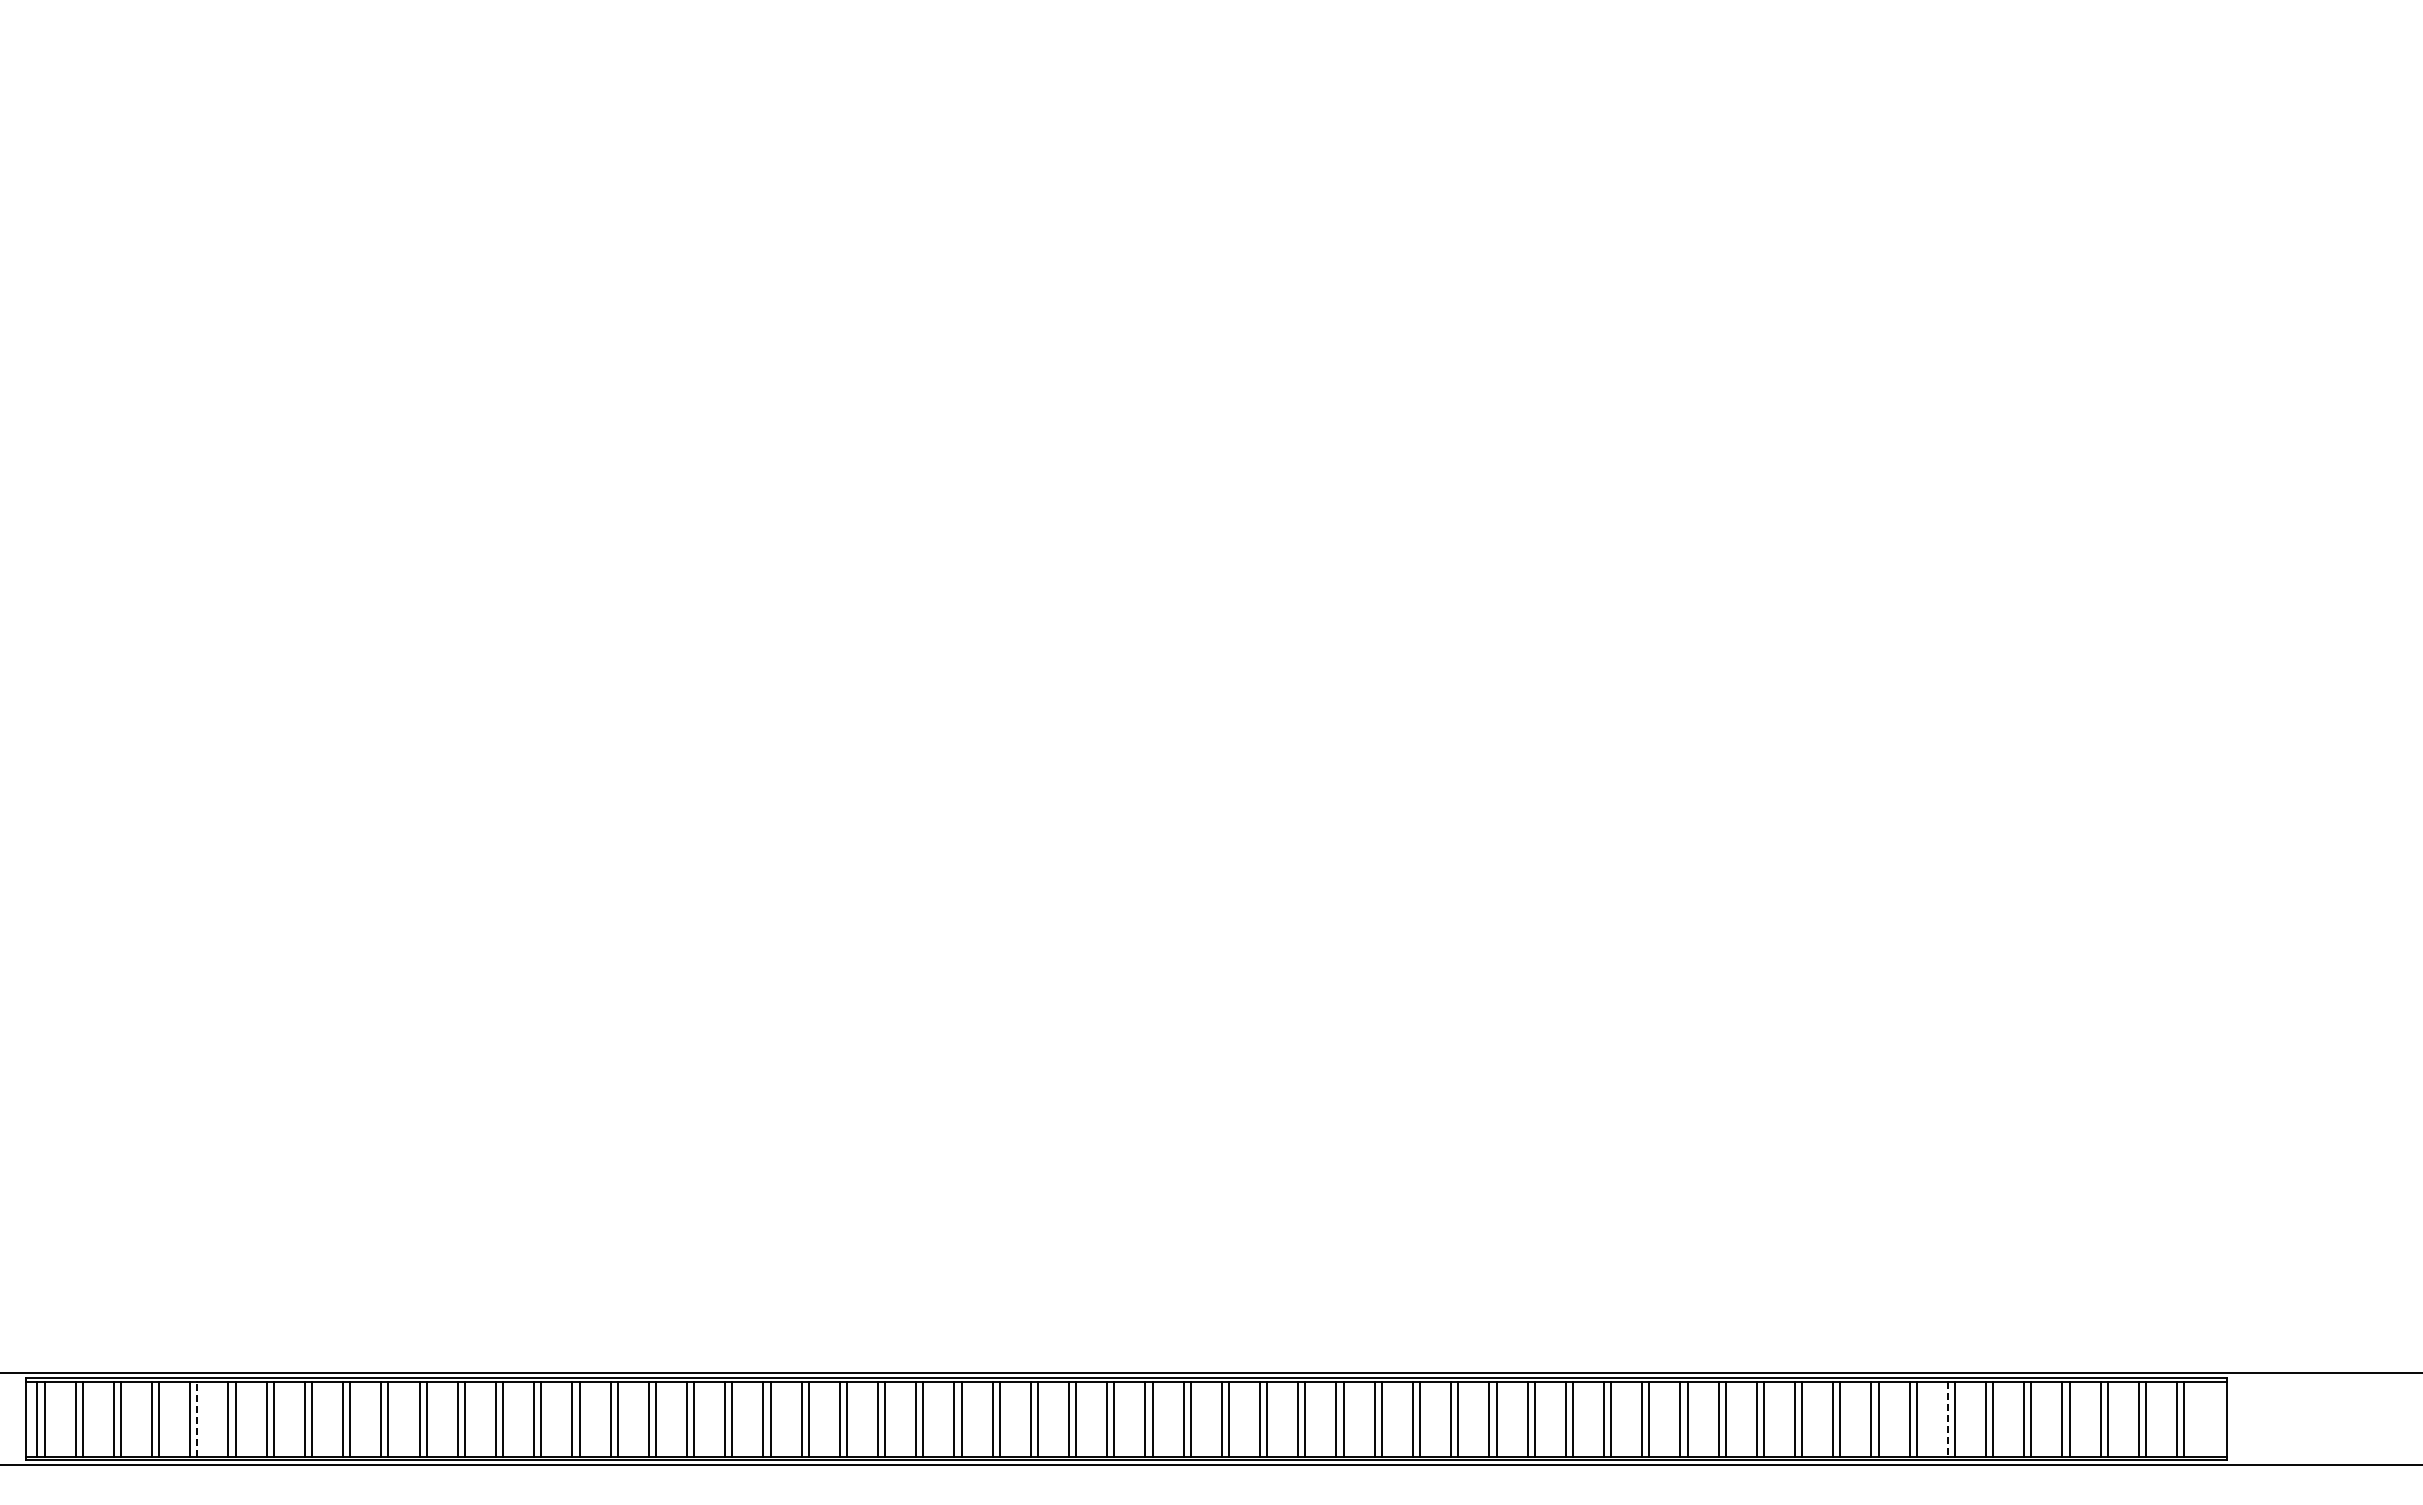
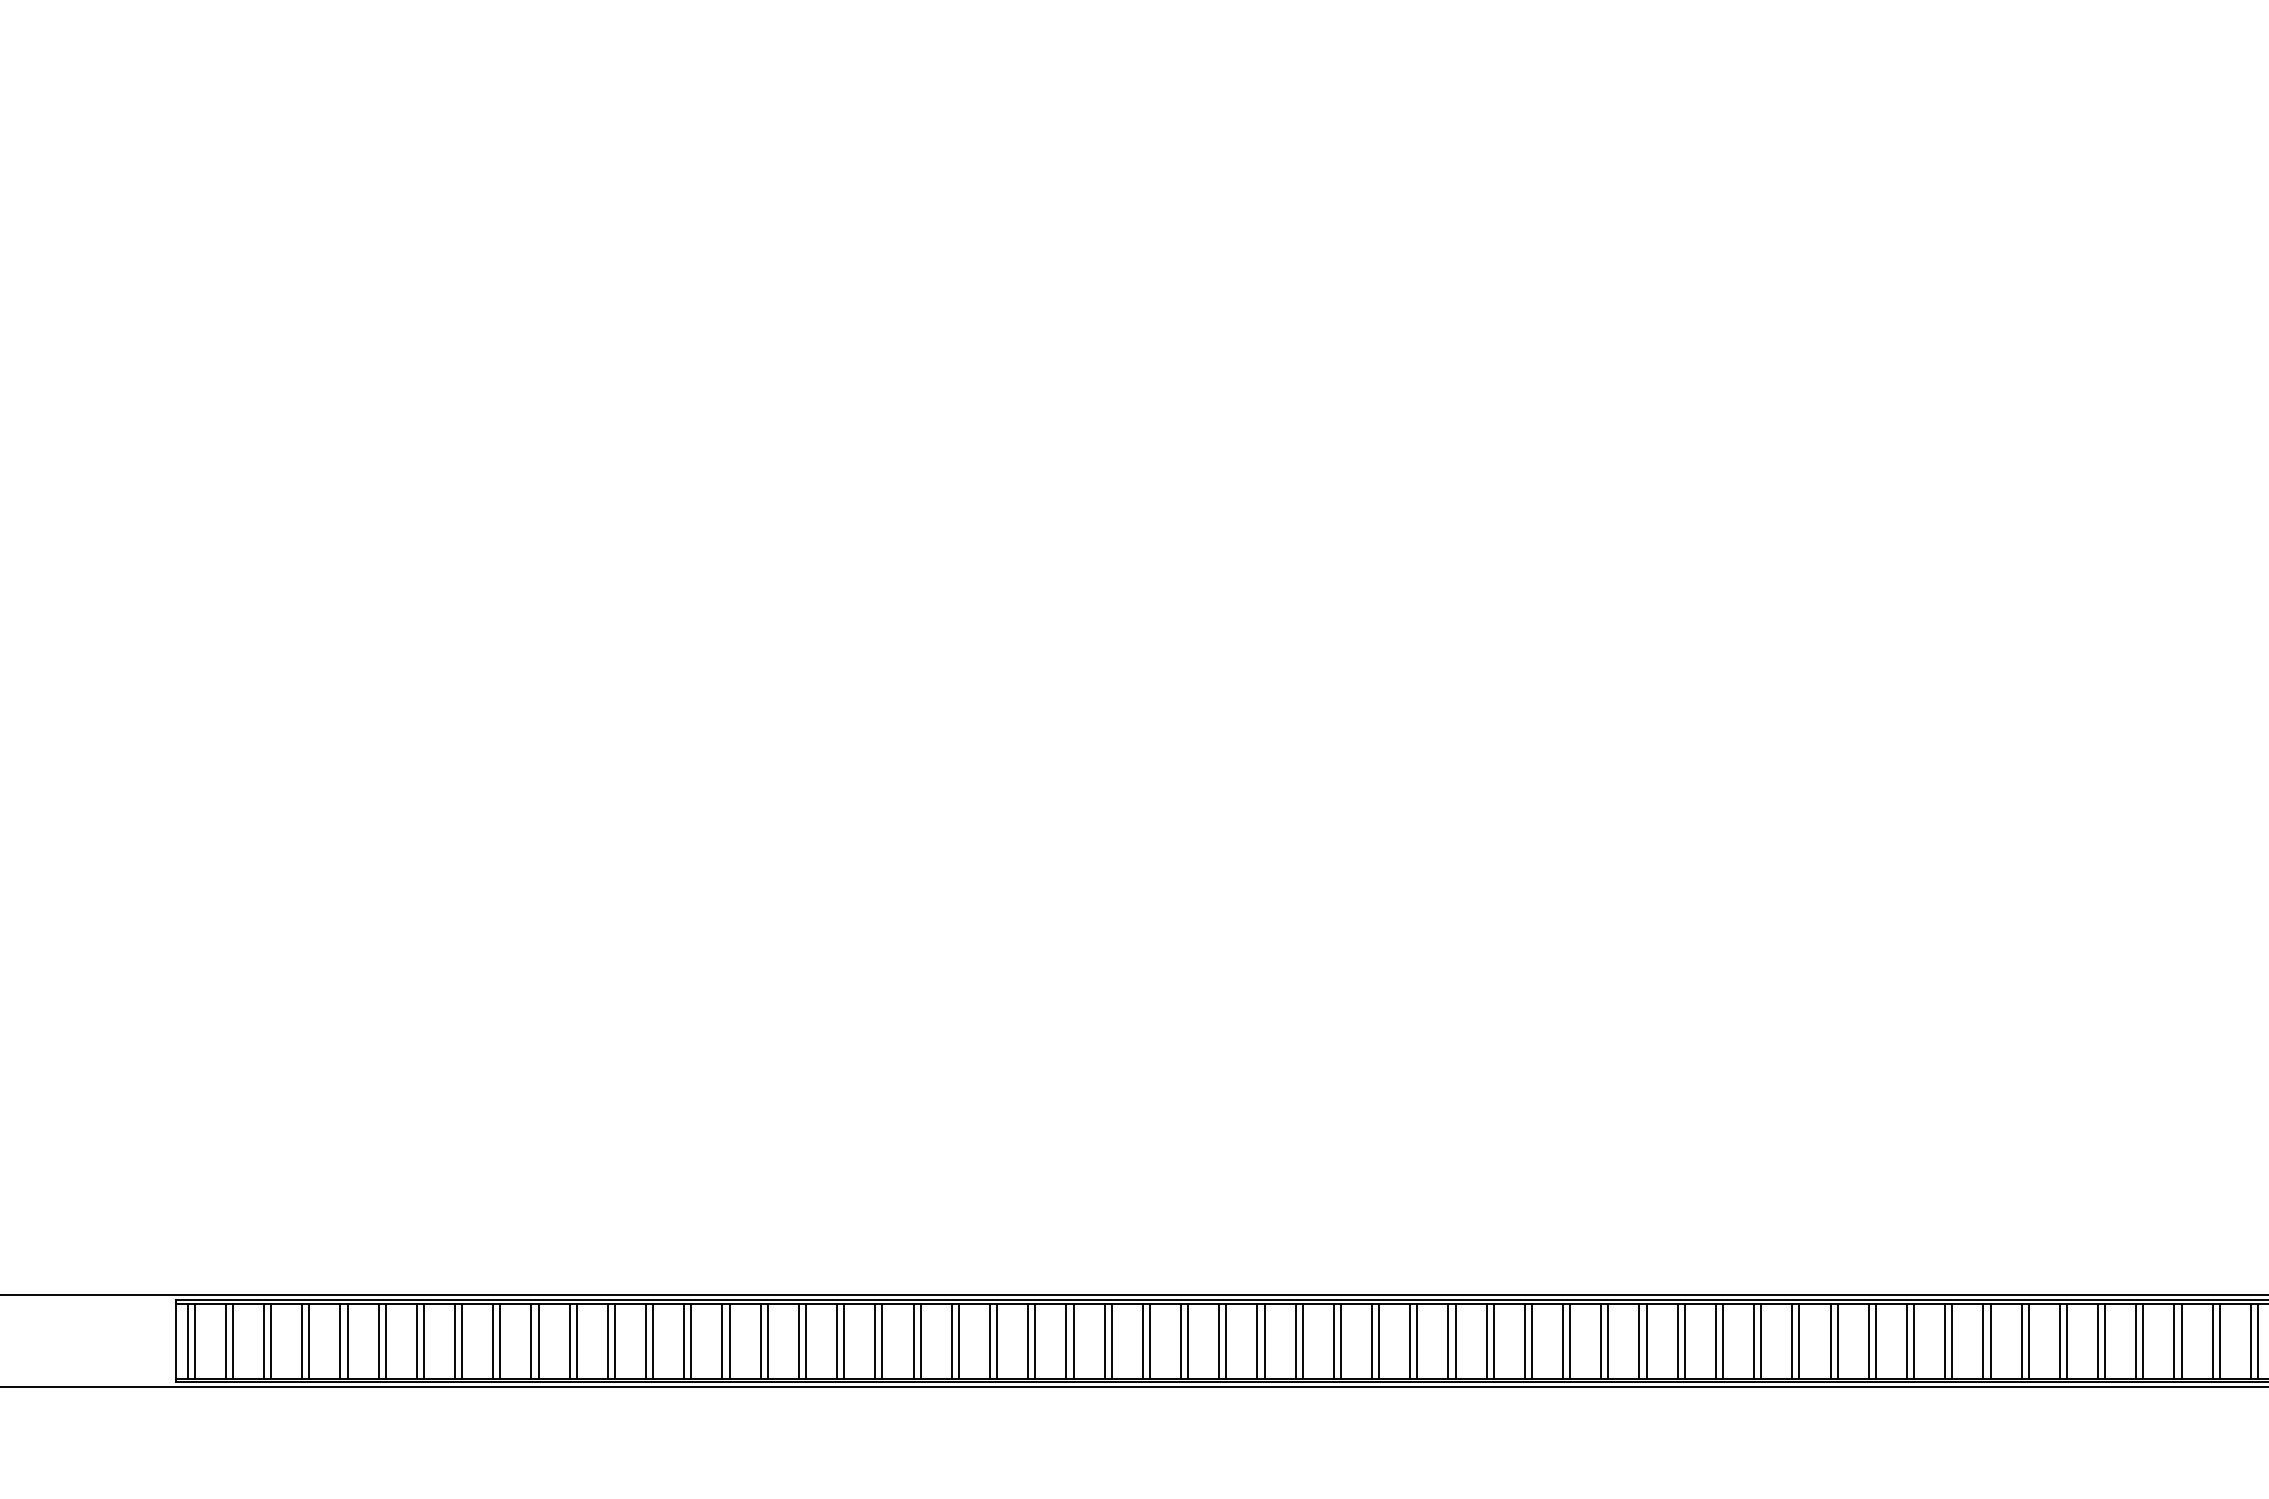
line: (197, 1418) -> (347, 1340), dashed -> solid
line: (1947, 1419) -> (2097, 1341), dashed -> solid

